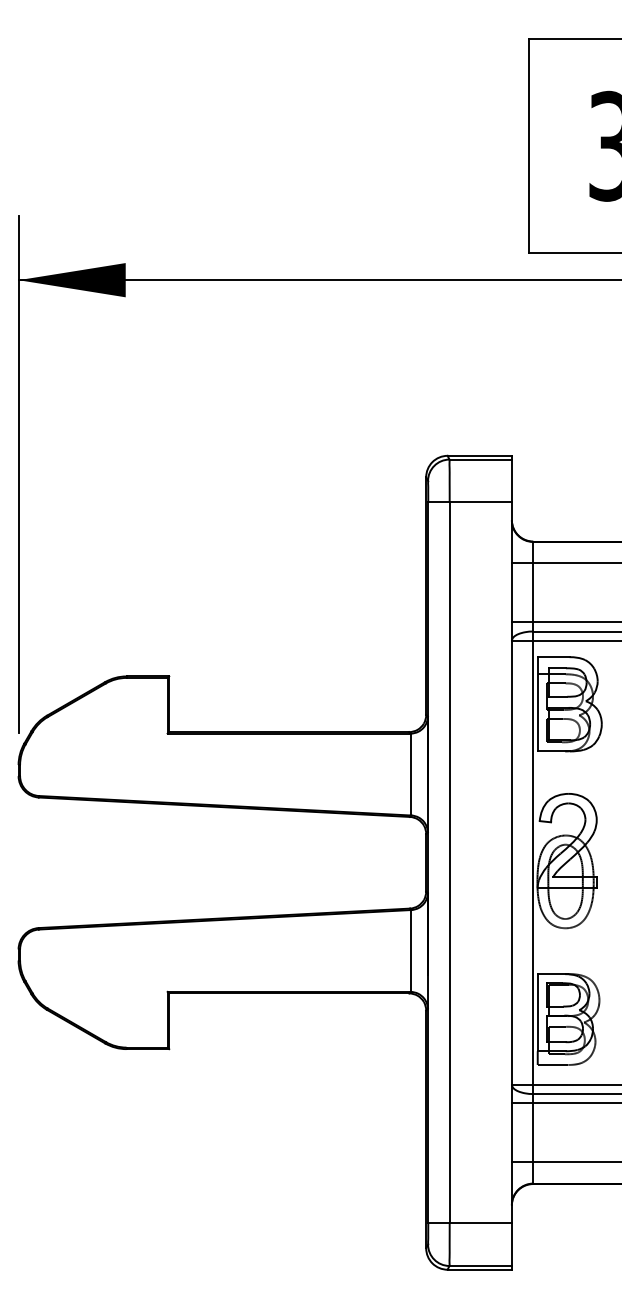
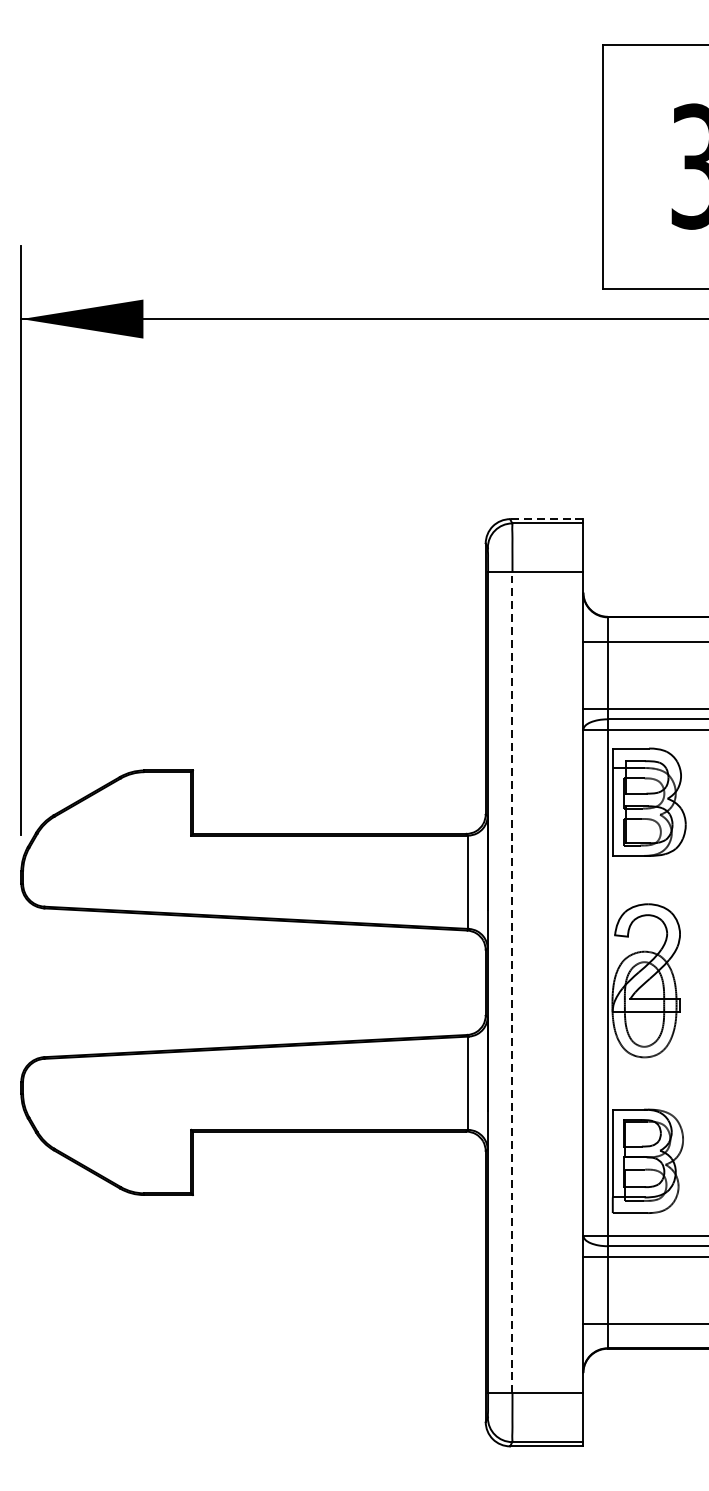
line: (479, 455) -> (546, 518), solid -> dashed
line: (449, 862) -> (512, 982), solid -> dashed

